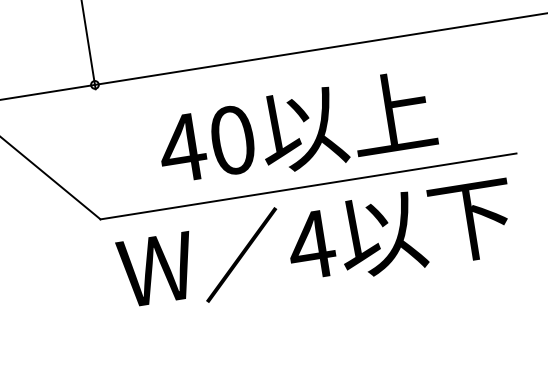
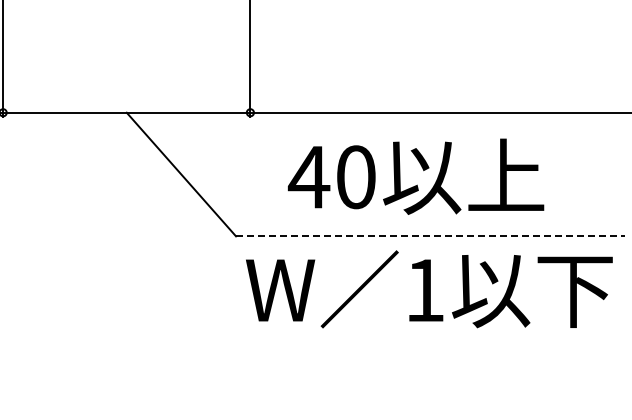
text: (296, 129) -> (416, 176), moved
line: (308, 186) -> (430, 236), solid -> dashed
text: (310, 245) -> (424, 290), 4 -> 1

